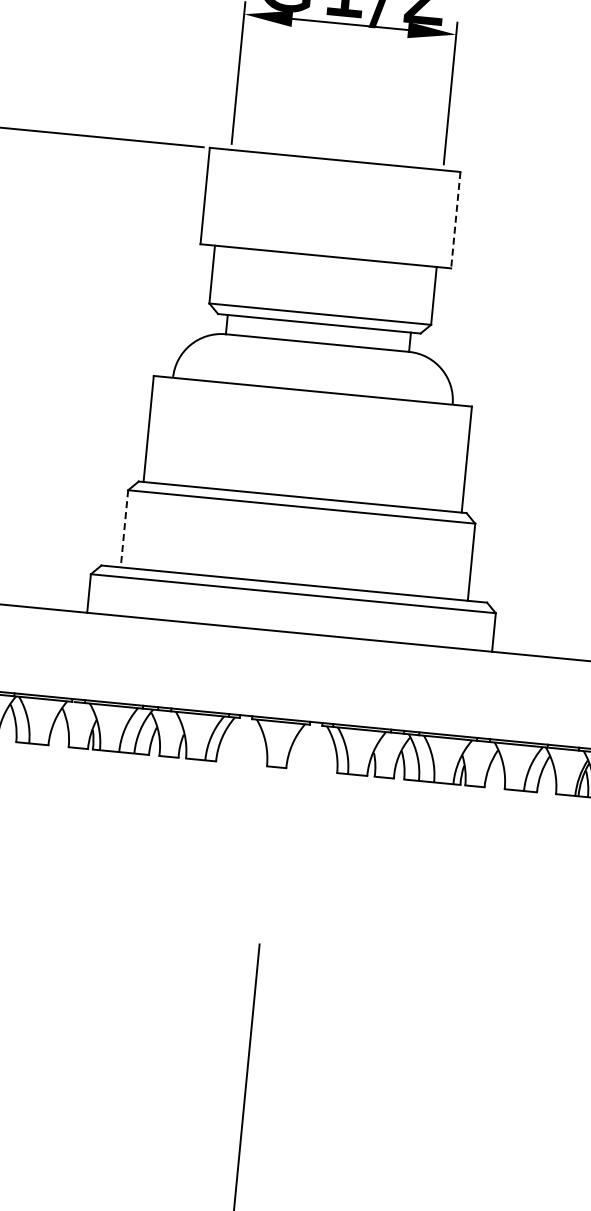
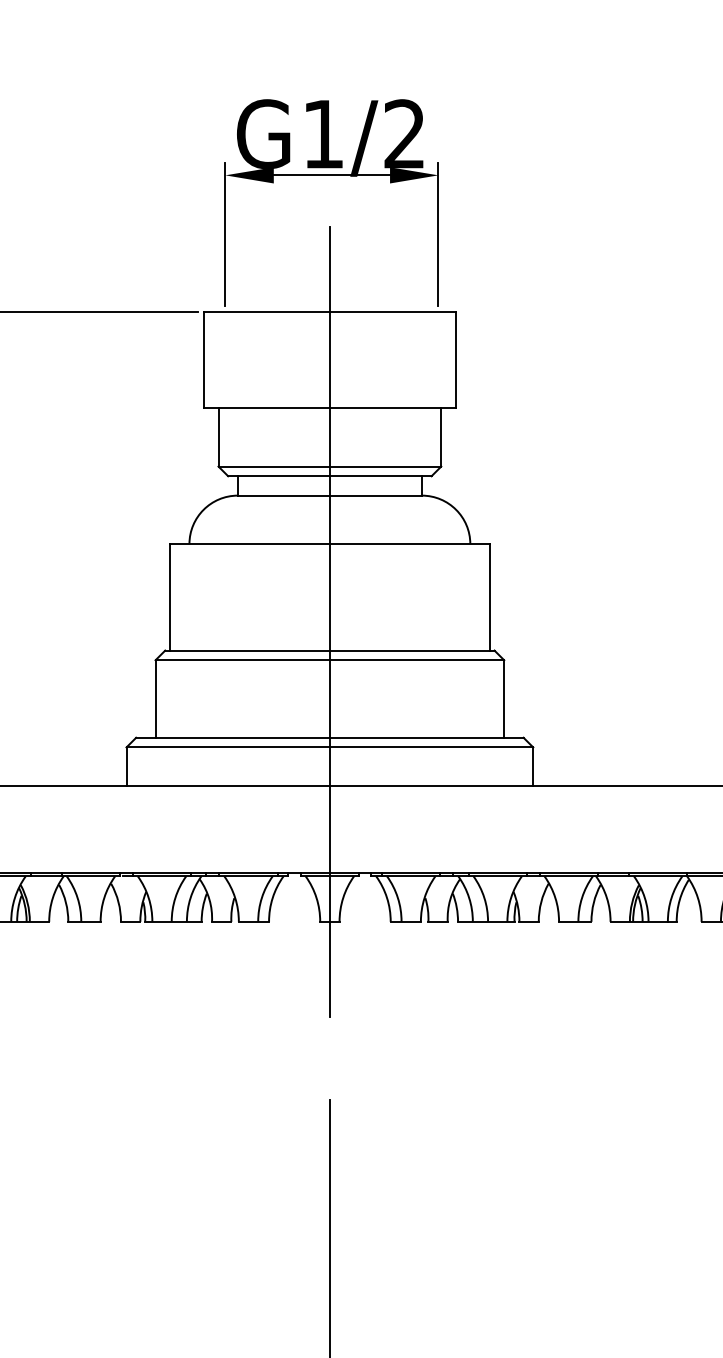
line: (455, 220) -> (455, 360), dashed -> solid
line: (305, 468) -> (329, 621), added
line: (124, 529) -> (155, 699), dashed -> solid

